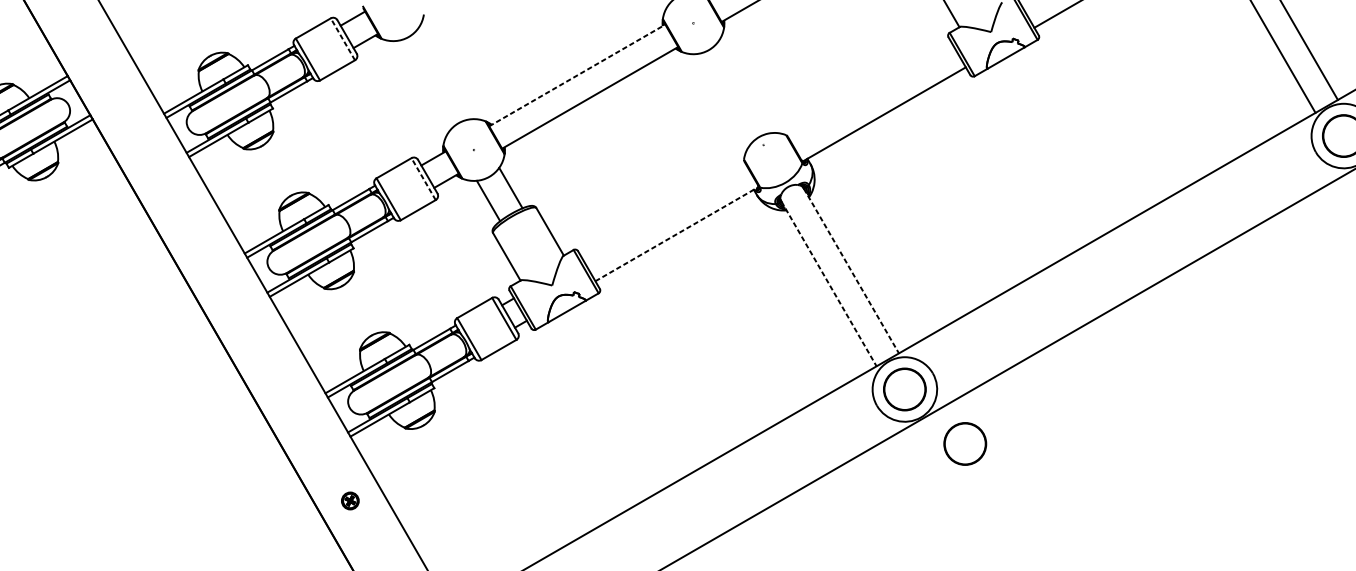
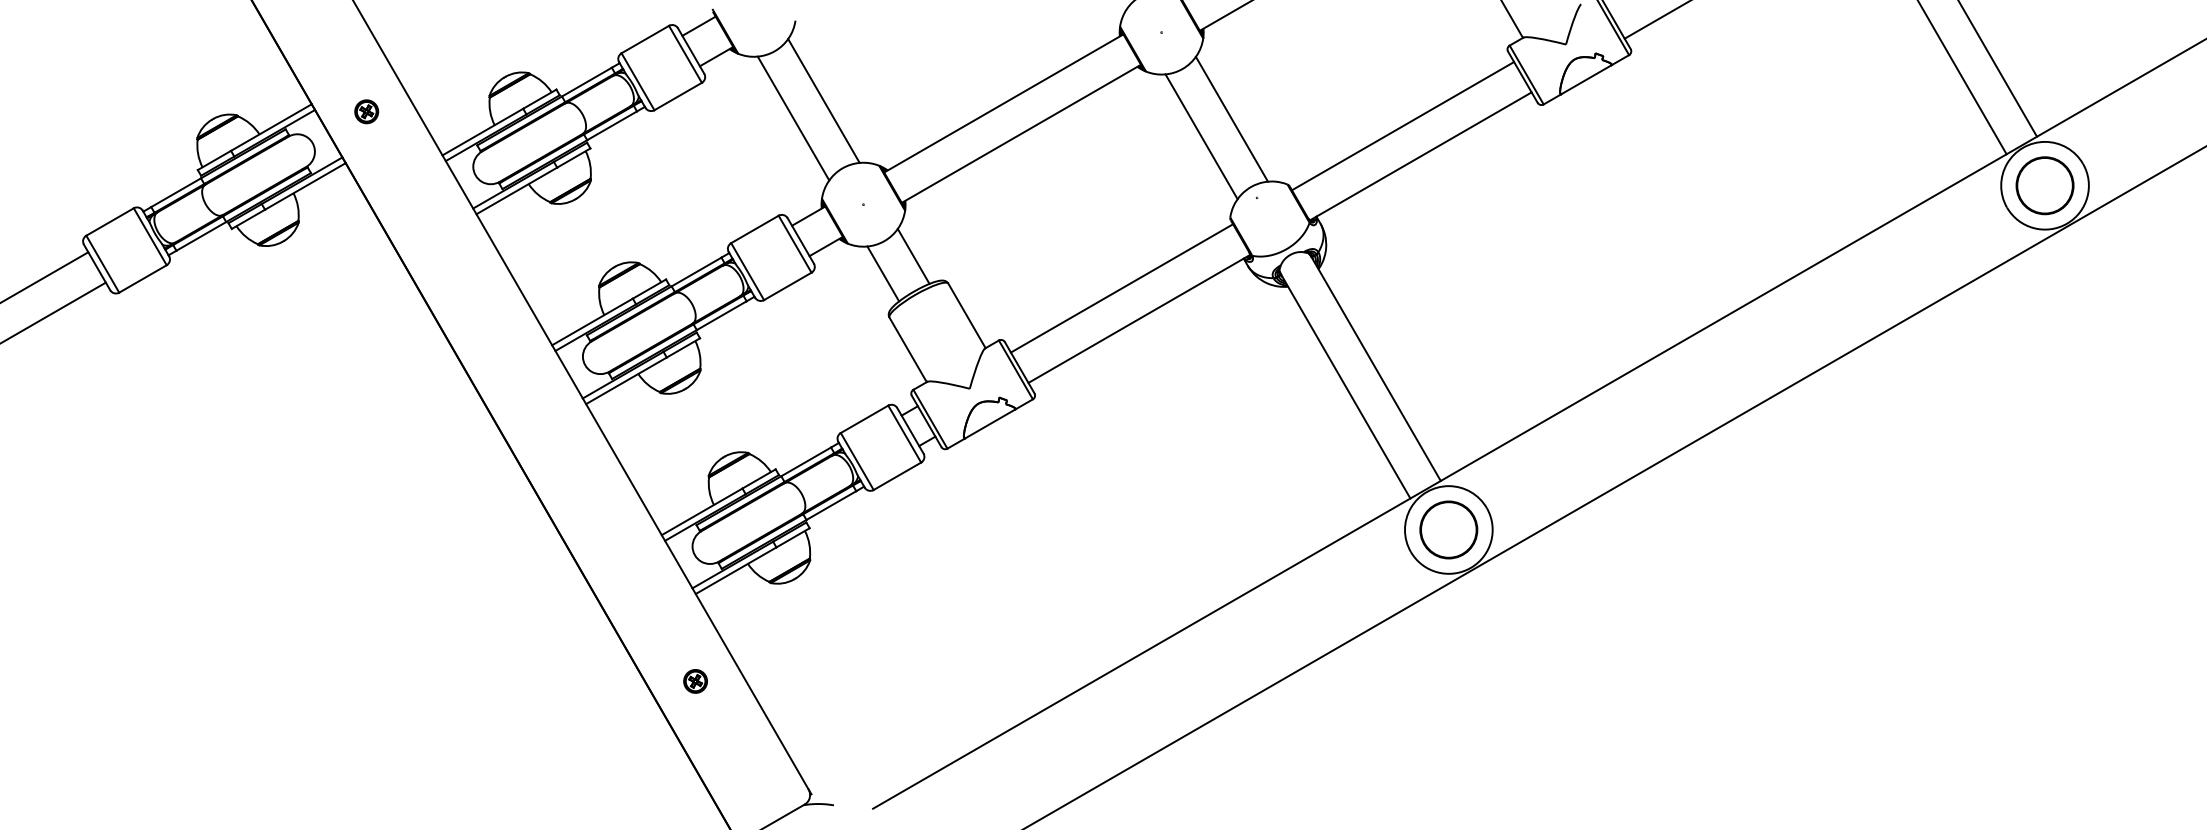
line: (342, 39) -> (685, 54), dashed -> solid
line: (444, 73) -> (823, 100), added
line: (577, 75) -> (1004, 103), dashed -> solid
part: (108, 81) -> (366, 111), added
line: (422, 86) -> (793, 118), added
line: (744, 86) -> (1231, 118), added
line: (870, 92) -> (1402, 126), added
line: (722, 99) -> (1201, 136), added
line: (423, 179) -> (795, 244), dashed -> solid
line: (663, 211) -> (1121, 288), added
line: (677, 233) -> (1139, 318), dashed -> solid
line: (851, 271) -> (1376, 369), dashed -> solid
line: (829, 284) -> (1346, 387), dashed -> solid
circle: (965, 443) -> (1530, 603), removed

